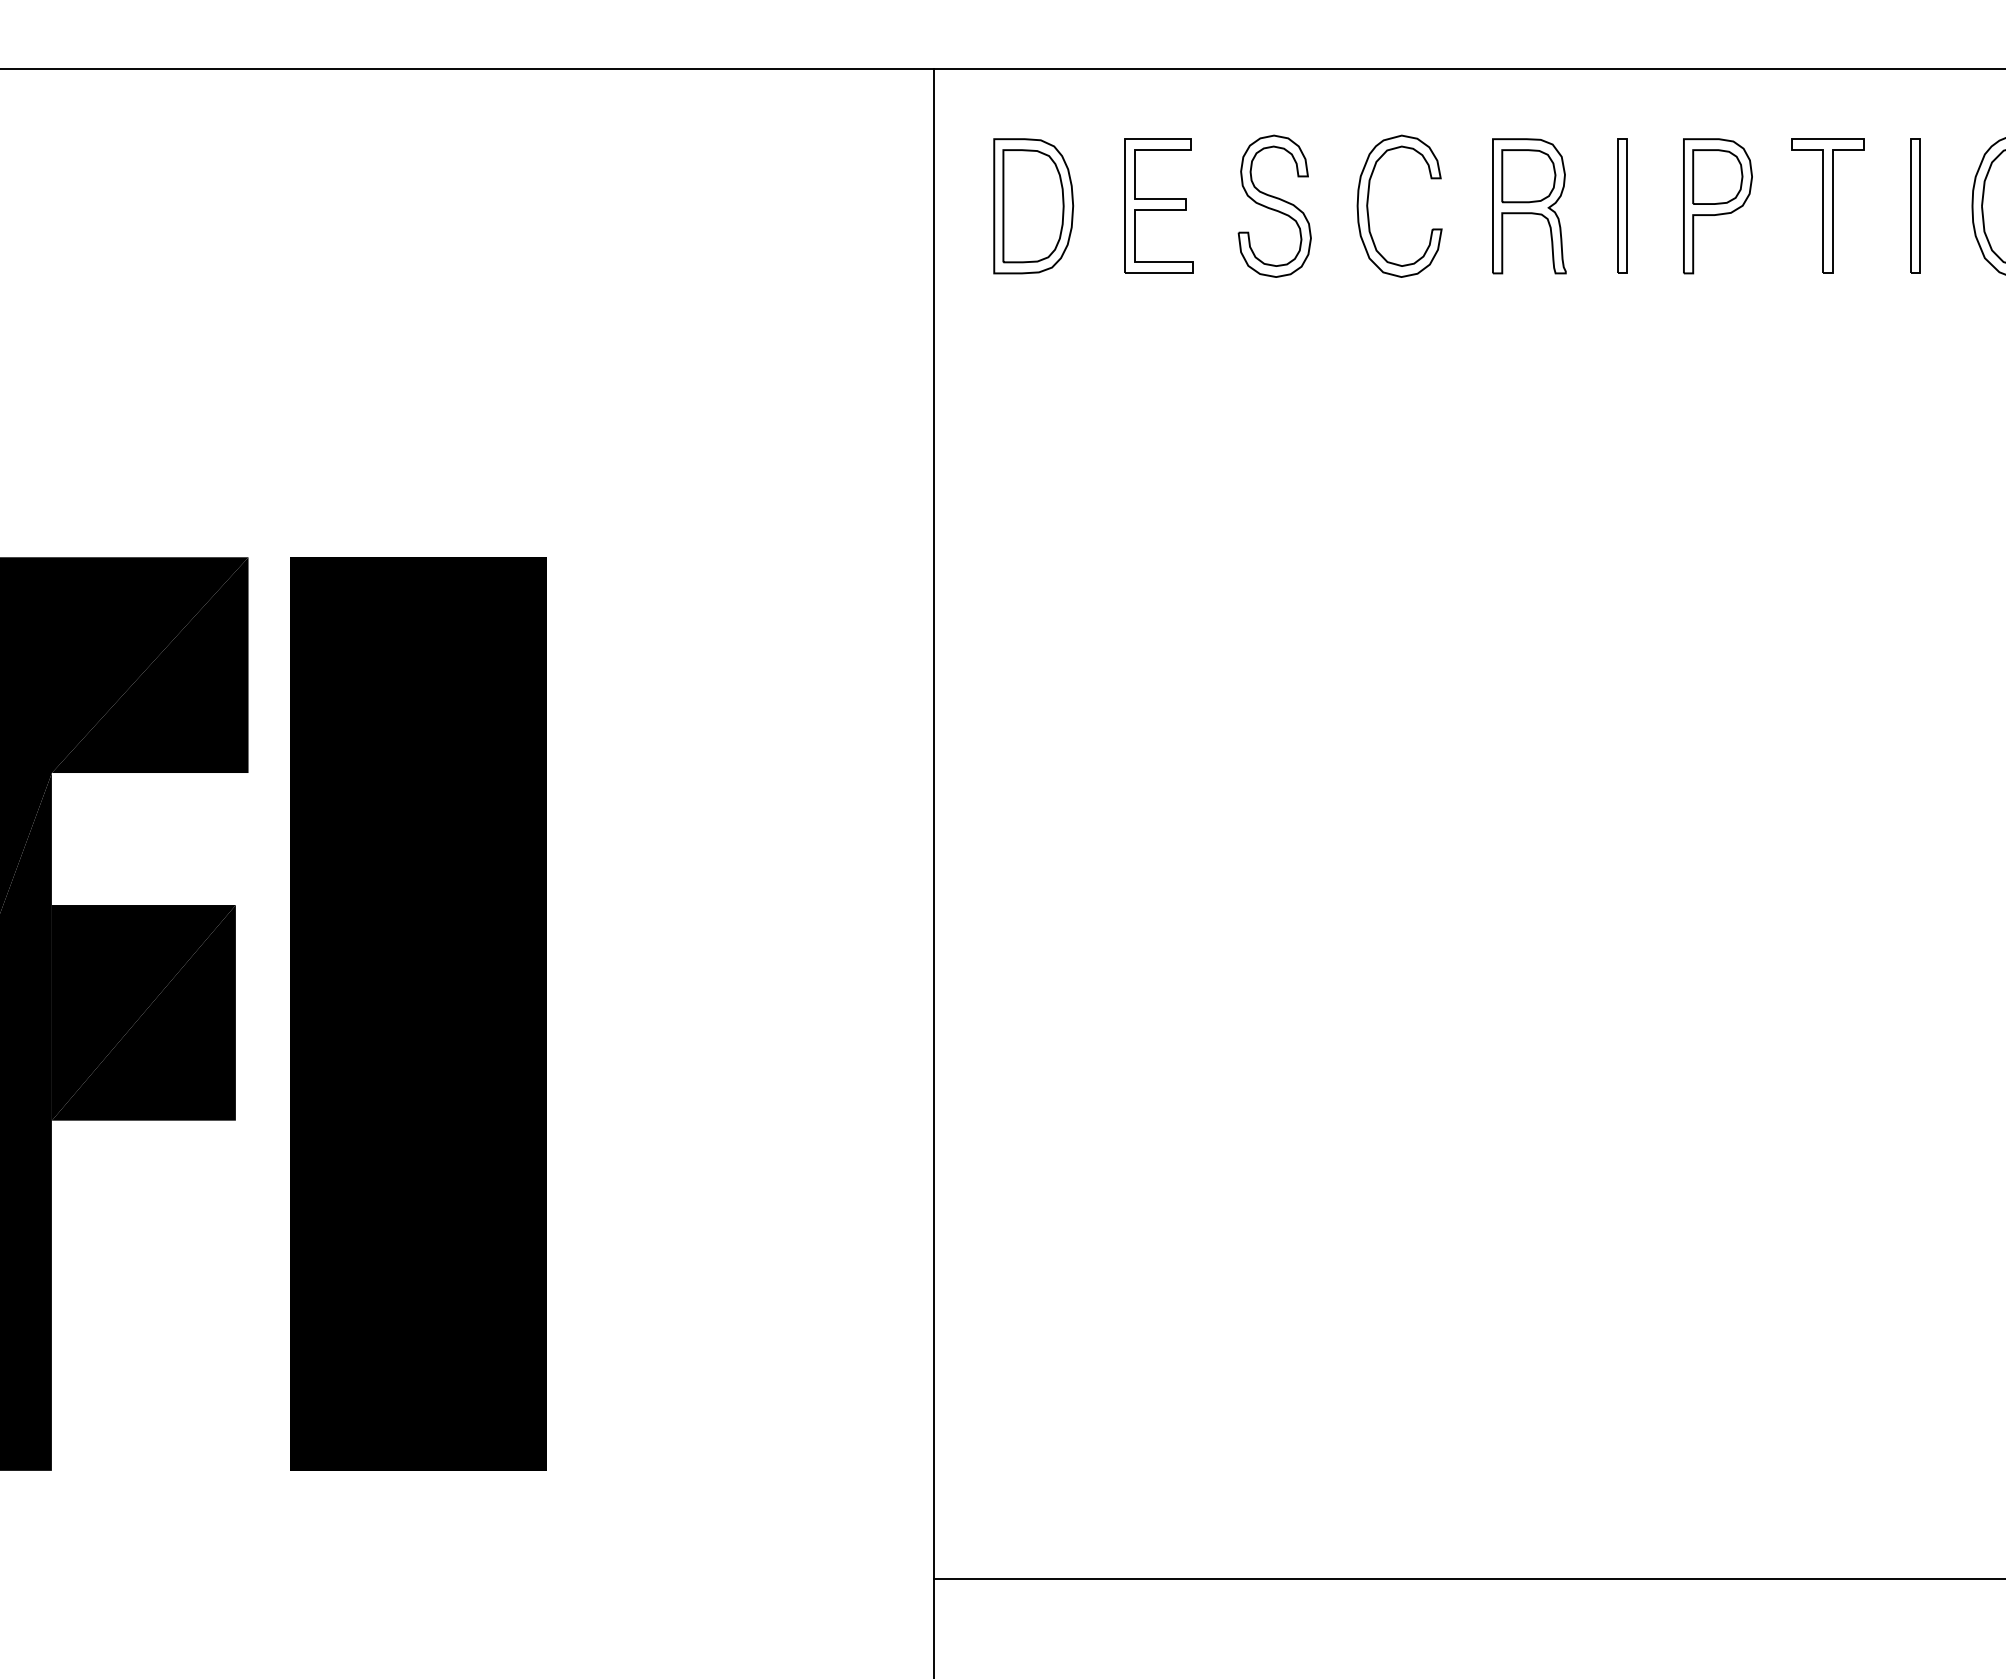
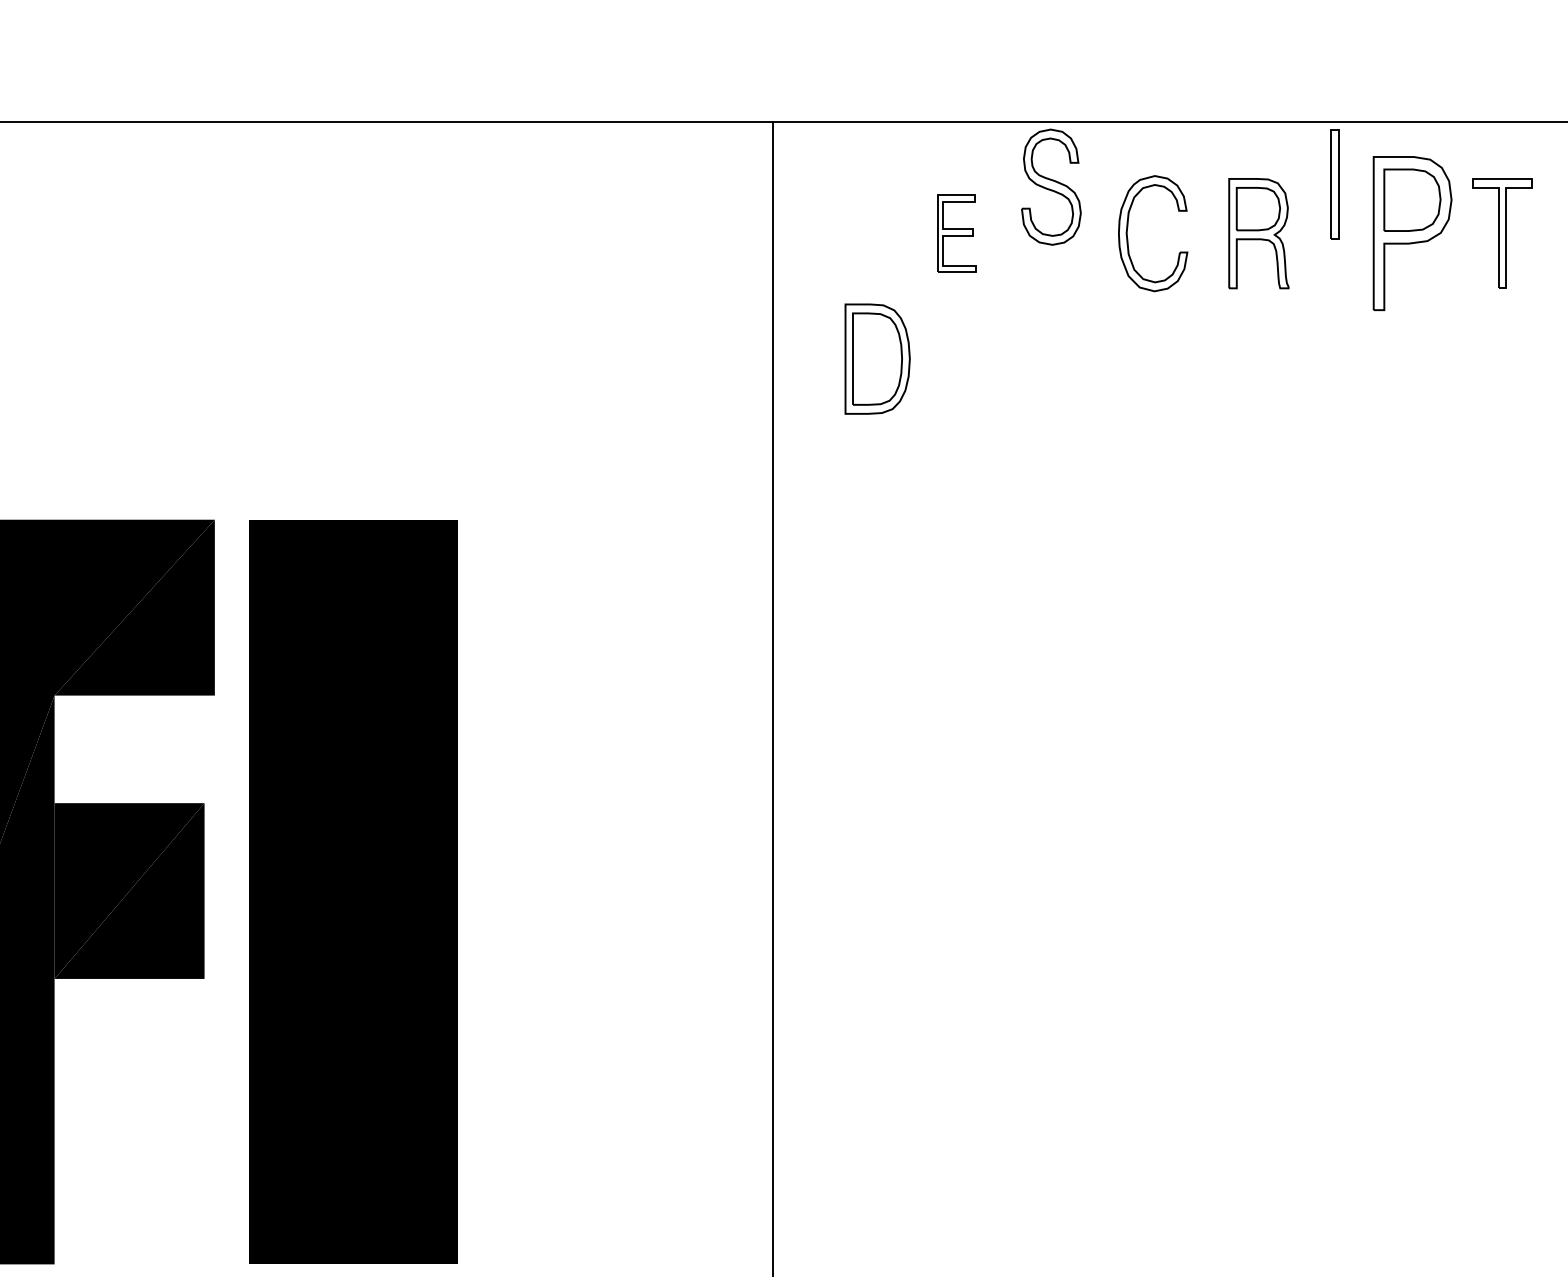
part: (1158, 205) -> (956, 232), size x0.7
part: (1274, 205) -> (1051, 186), moved
part: (1622, 205) -> (1334, 184), moved
part: (1033, 206) -> (877, 359), moved
part: (1717, 206) -> (1412, 233), size x1.4

